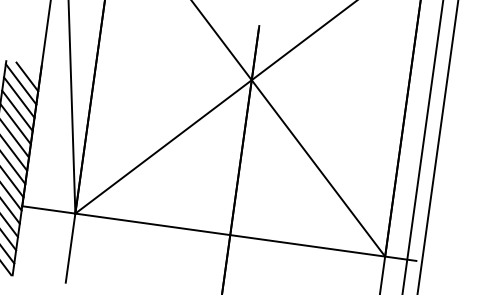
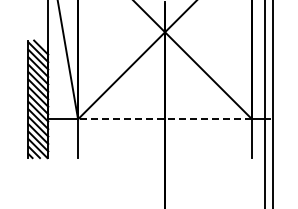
line: (230, 235) -> (165, 119), solid -> dashed

